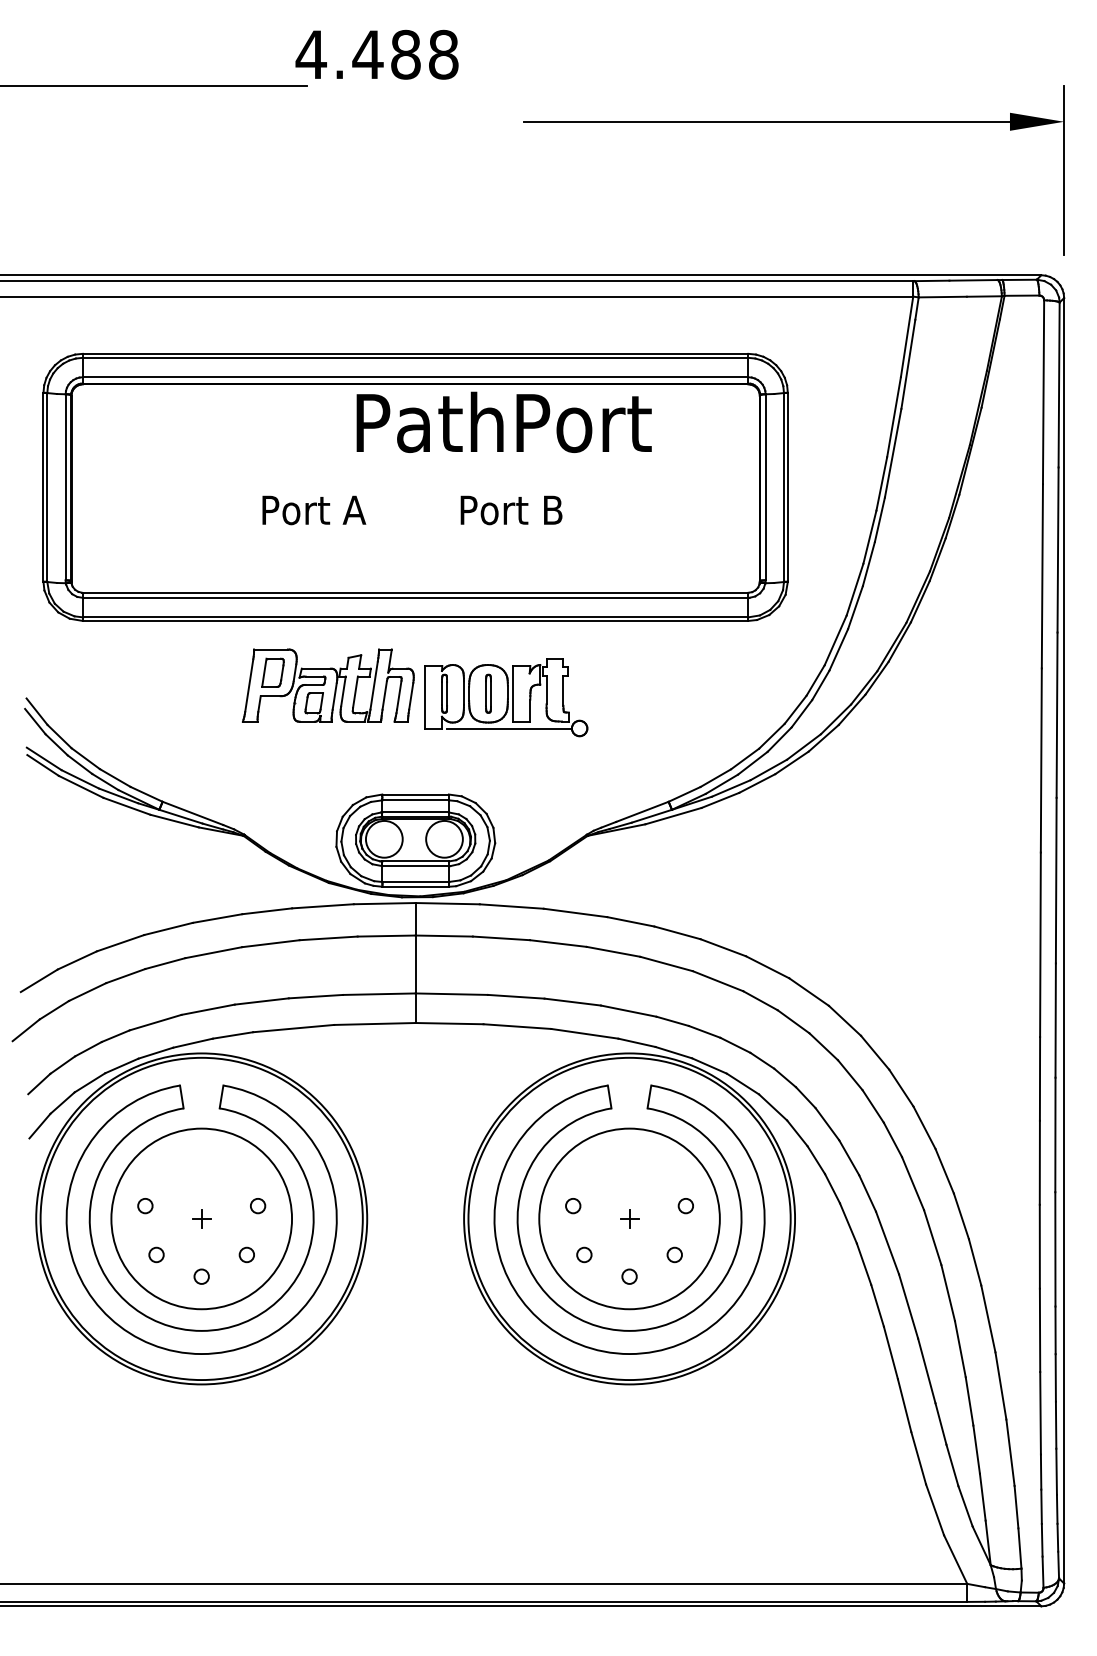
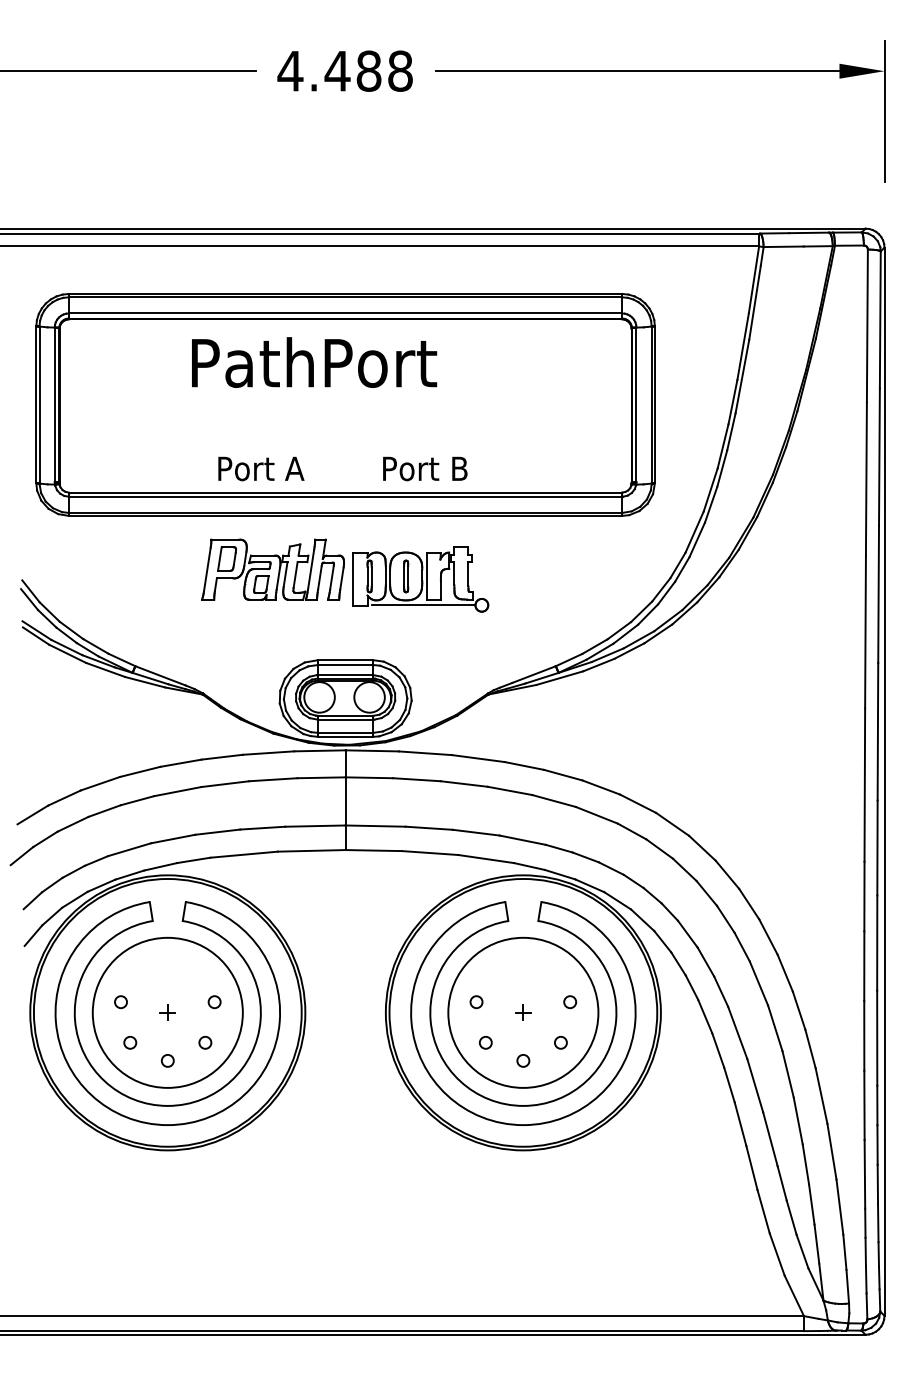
text: (376, 54) -> (344, 70), moved
part: (793, 122) -> (659, 71), moved
text: (503, 421) -> (313, 361), moved
text: (412, 510) -> (342, 469), moved

